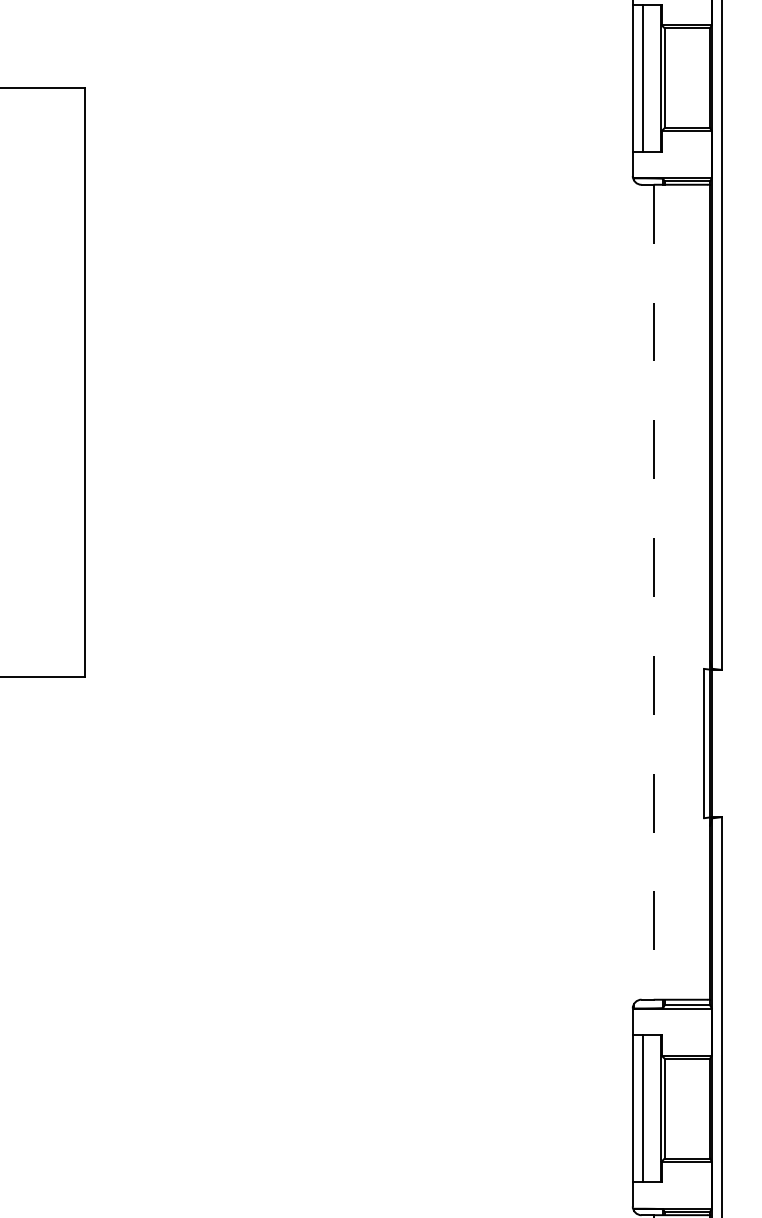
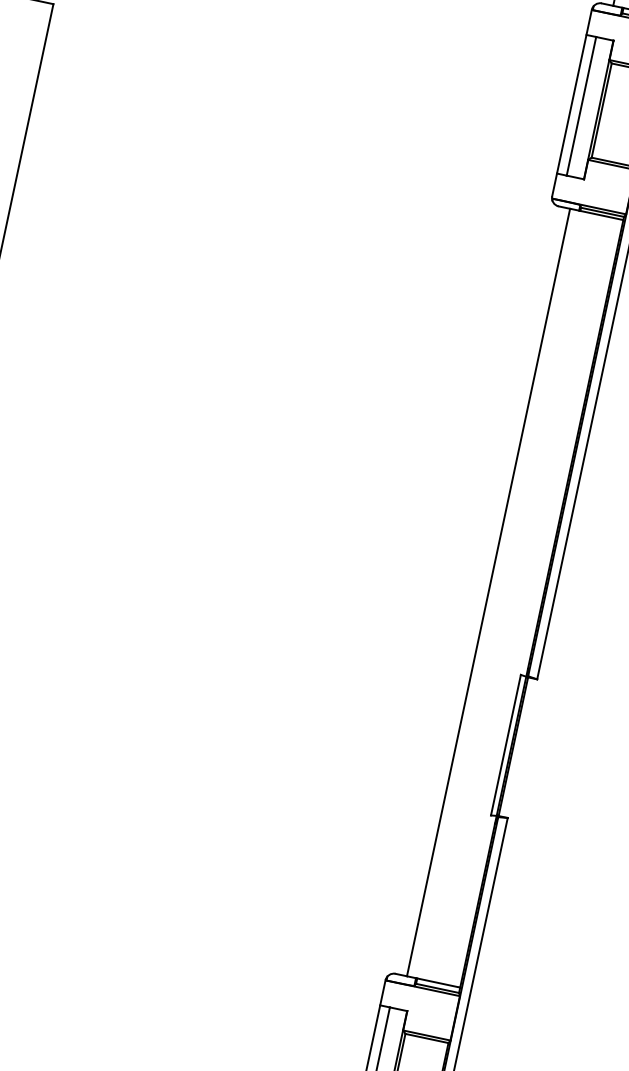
line: (653, 592) -> (488, 592), dashed -> solid

